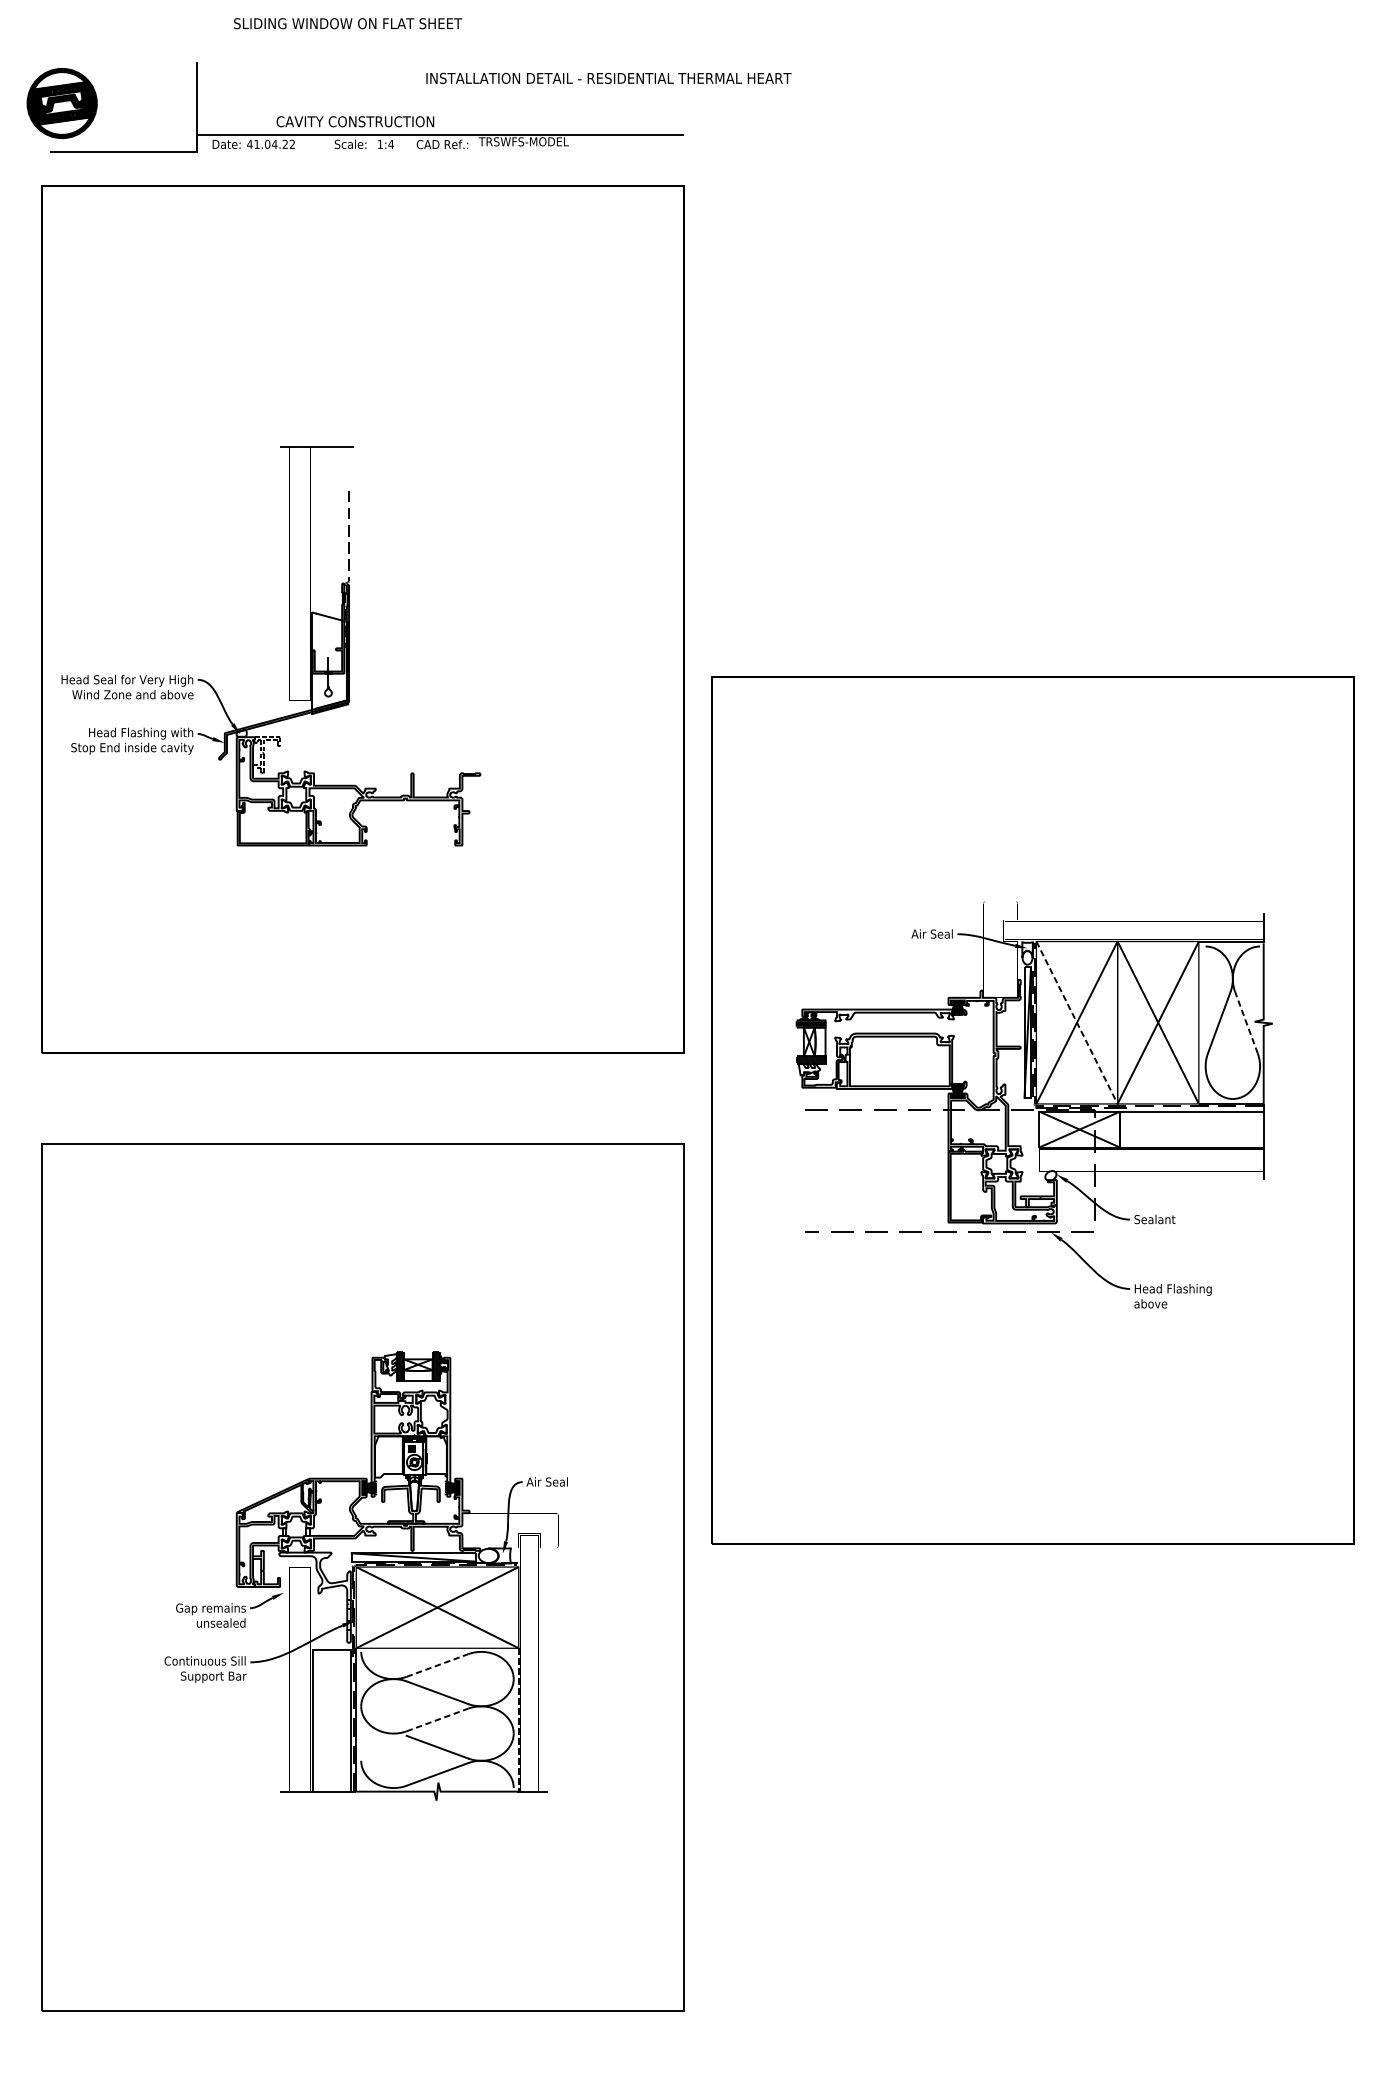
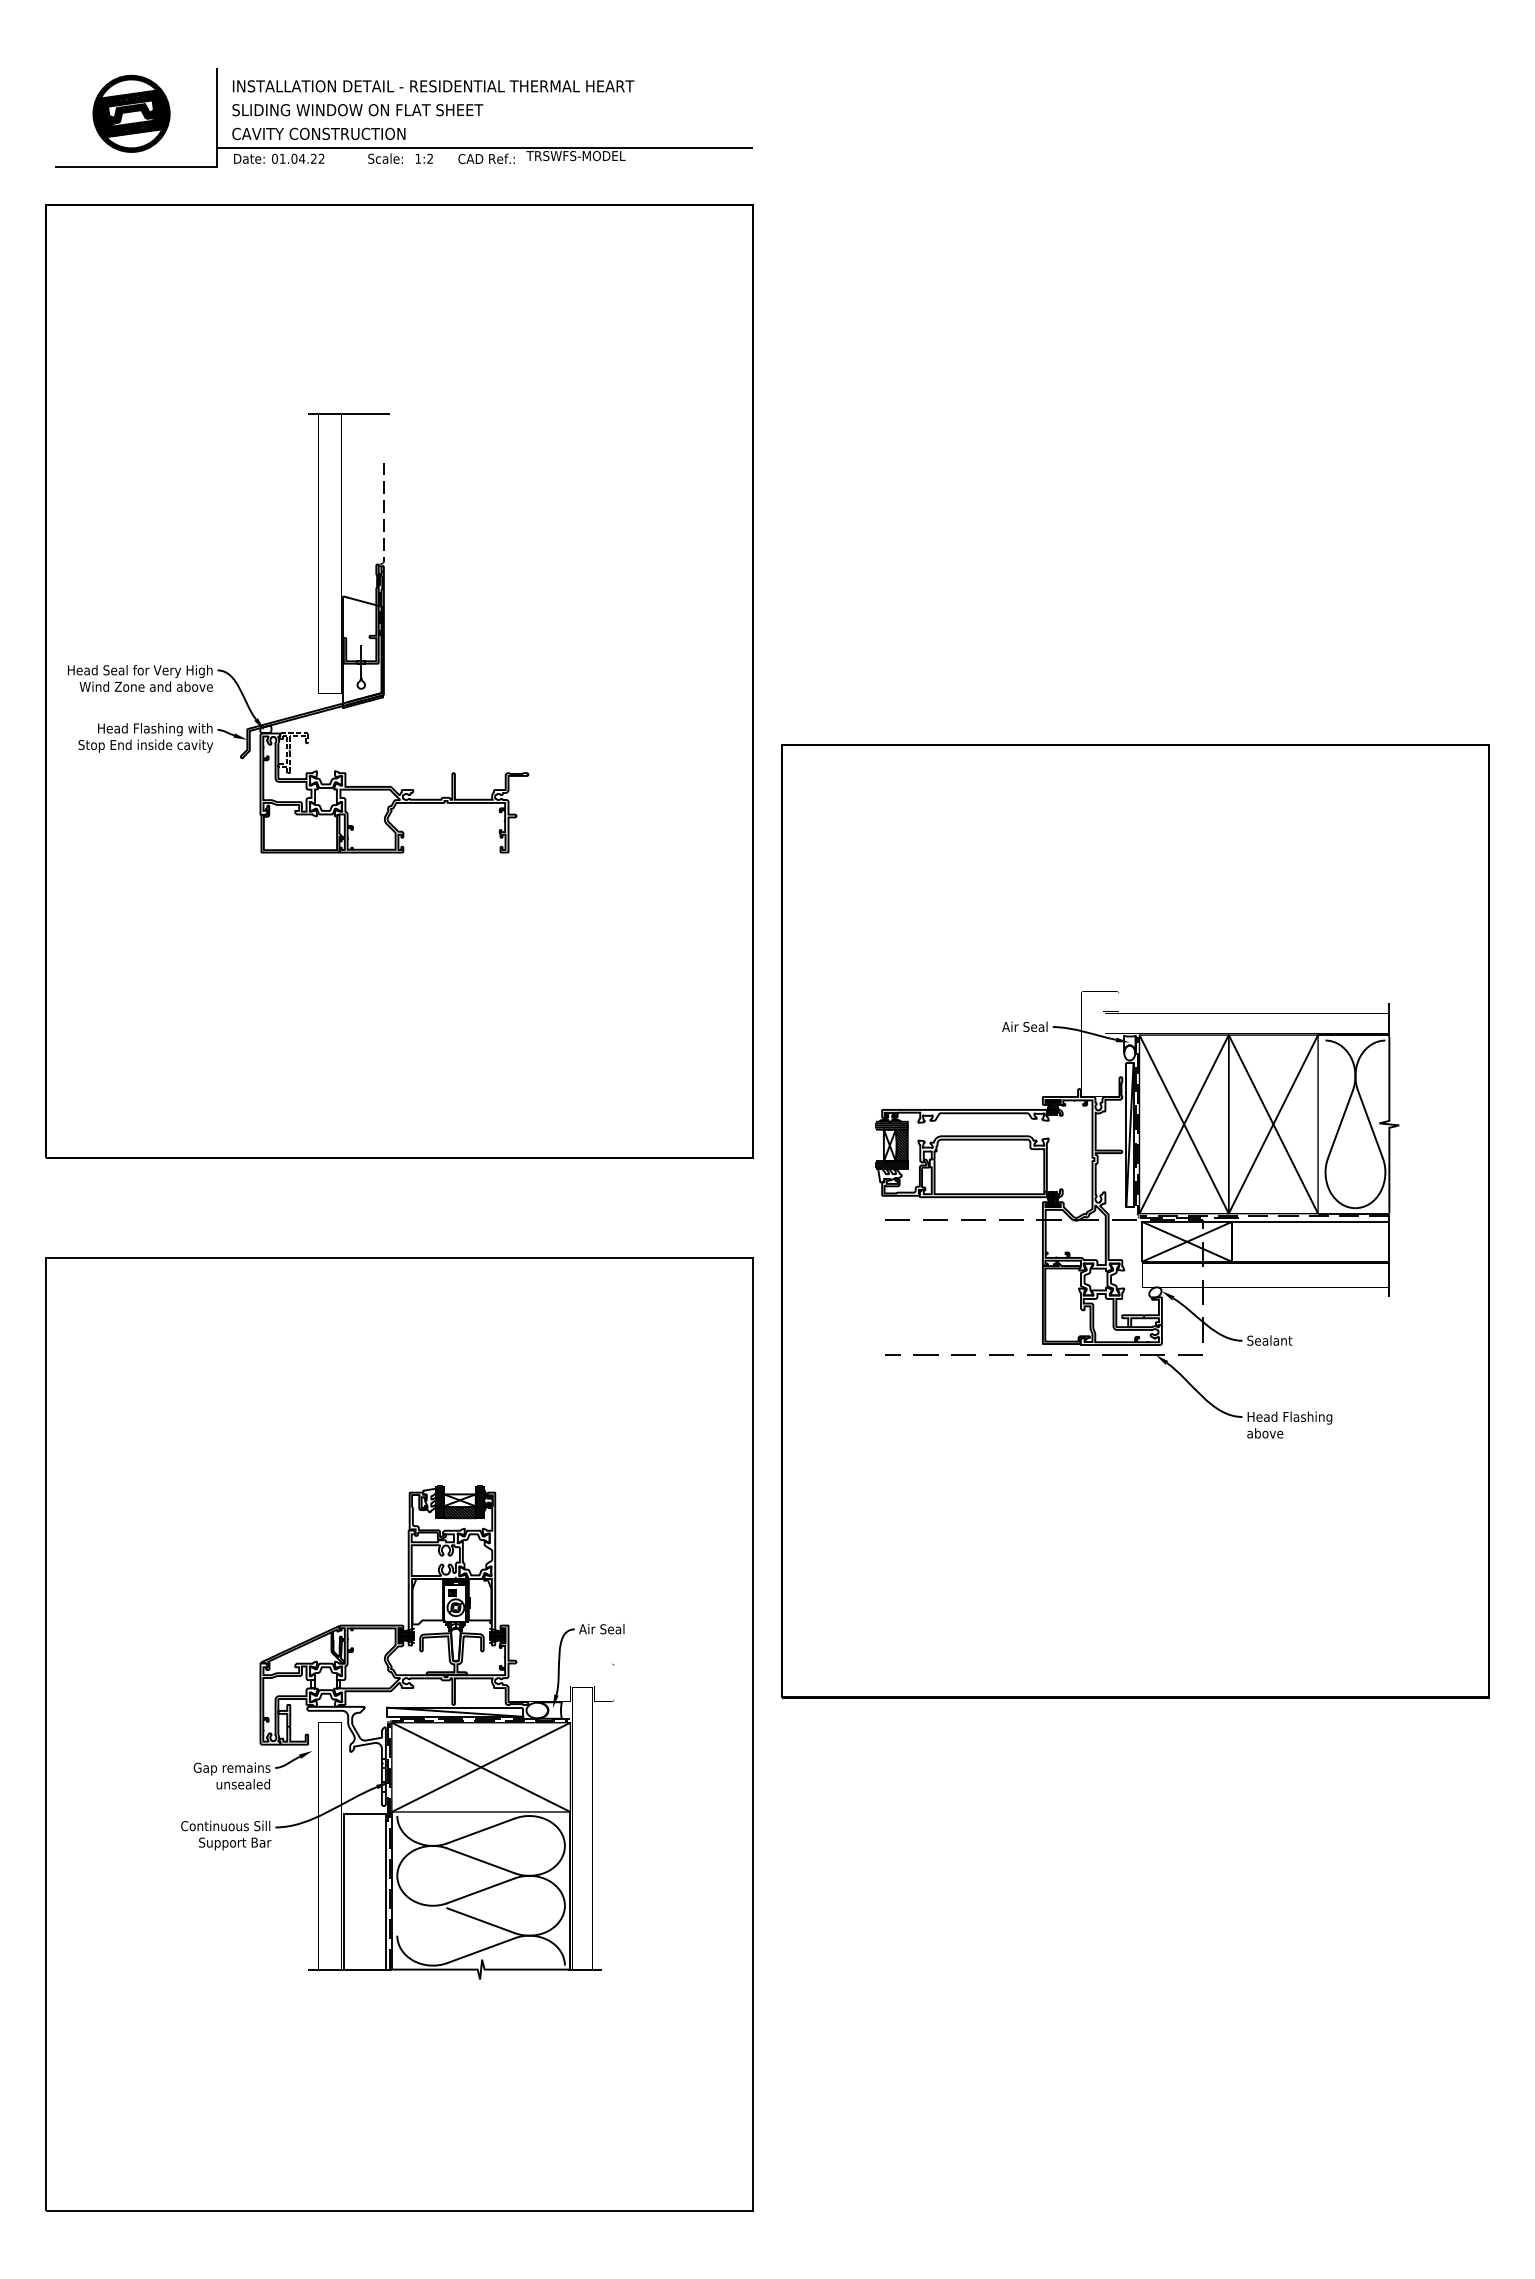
text: (347, 24) -> (357, 110), moved
text: (608, 78) -> (433, 86), moved
part: (62, 103) -> (131, 113), moved
text: (355, 121) -> (318, 133), moved
text: (249, 144) -> (274, 158), 41.04.22 -> 01.04.22
text: (391, 144) -> (430, 158), 1:4 -> 1:2
part: (289, 646) -> (318, 633), moved
line: (1246, 1021) -> (1370, 1123), dashed -> solid
line: (1077, 1022) -> (1184, 1124), dashed -> solid
hatch: (819, 1041) -> (901, 1145), added
hatch: (417, 1375) -> (459, 1512), added
line: (437, 1665) -> (481, 1830), dashed -> solid
line: (437, 1719) -> (481, 1890), dashed -> solid
line: (518, 1719) -> (570, 1890), dashed -> solid

